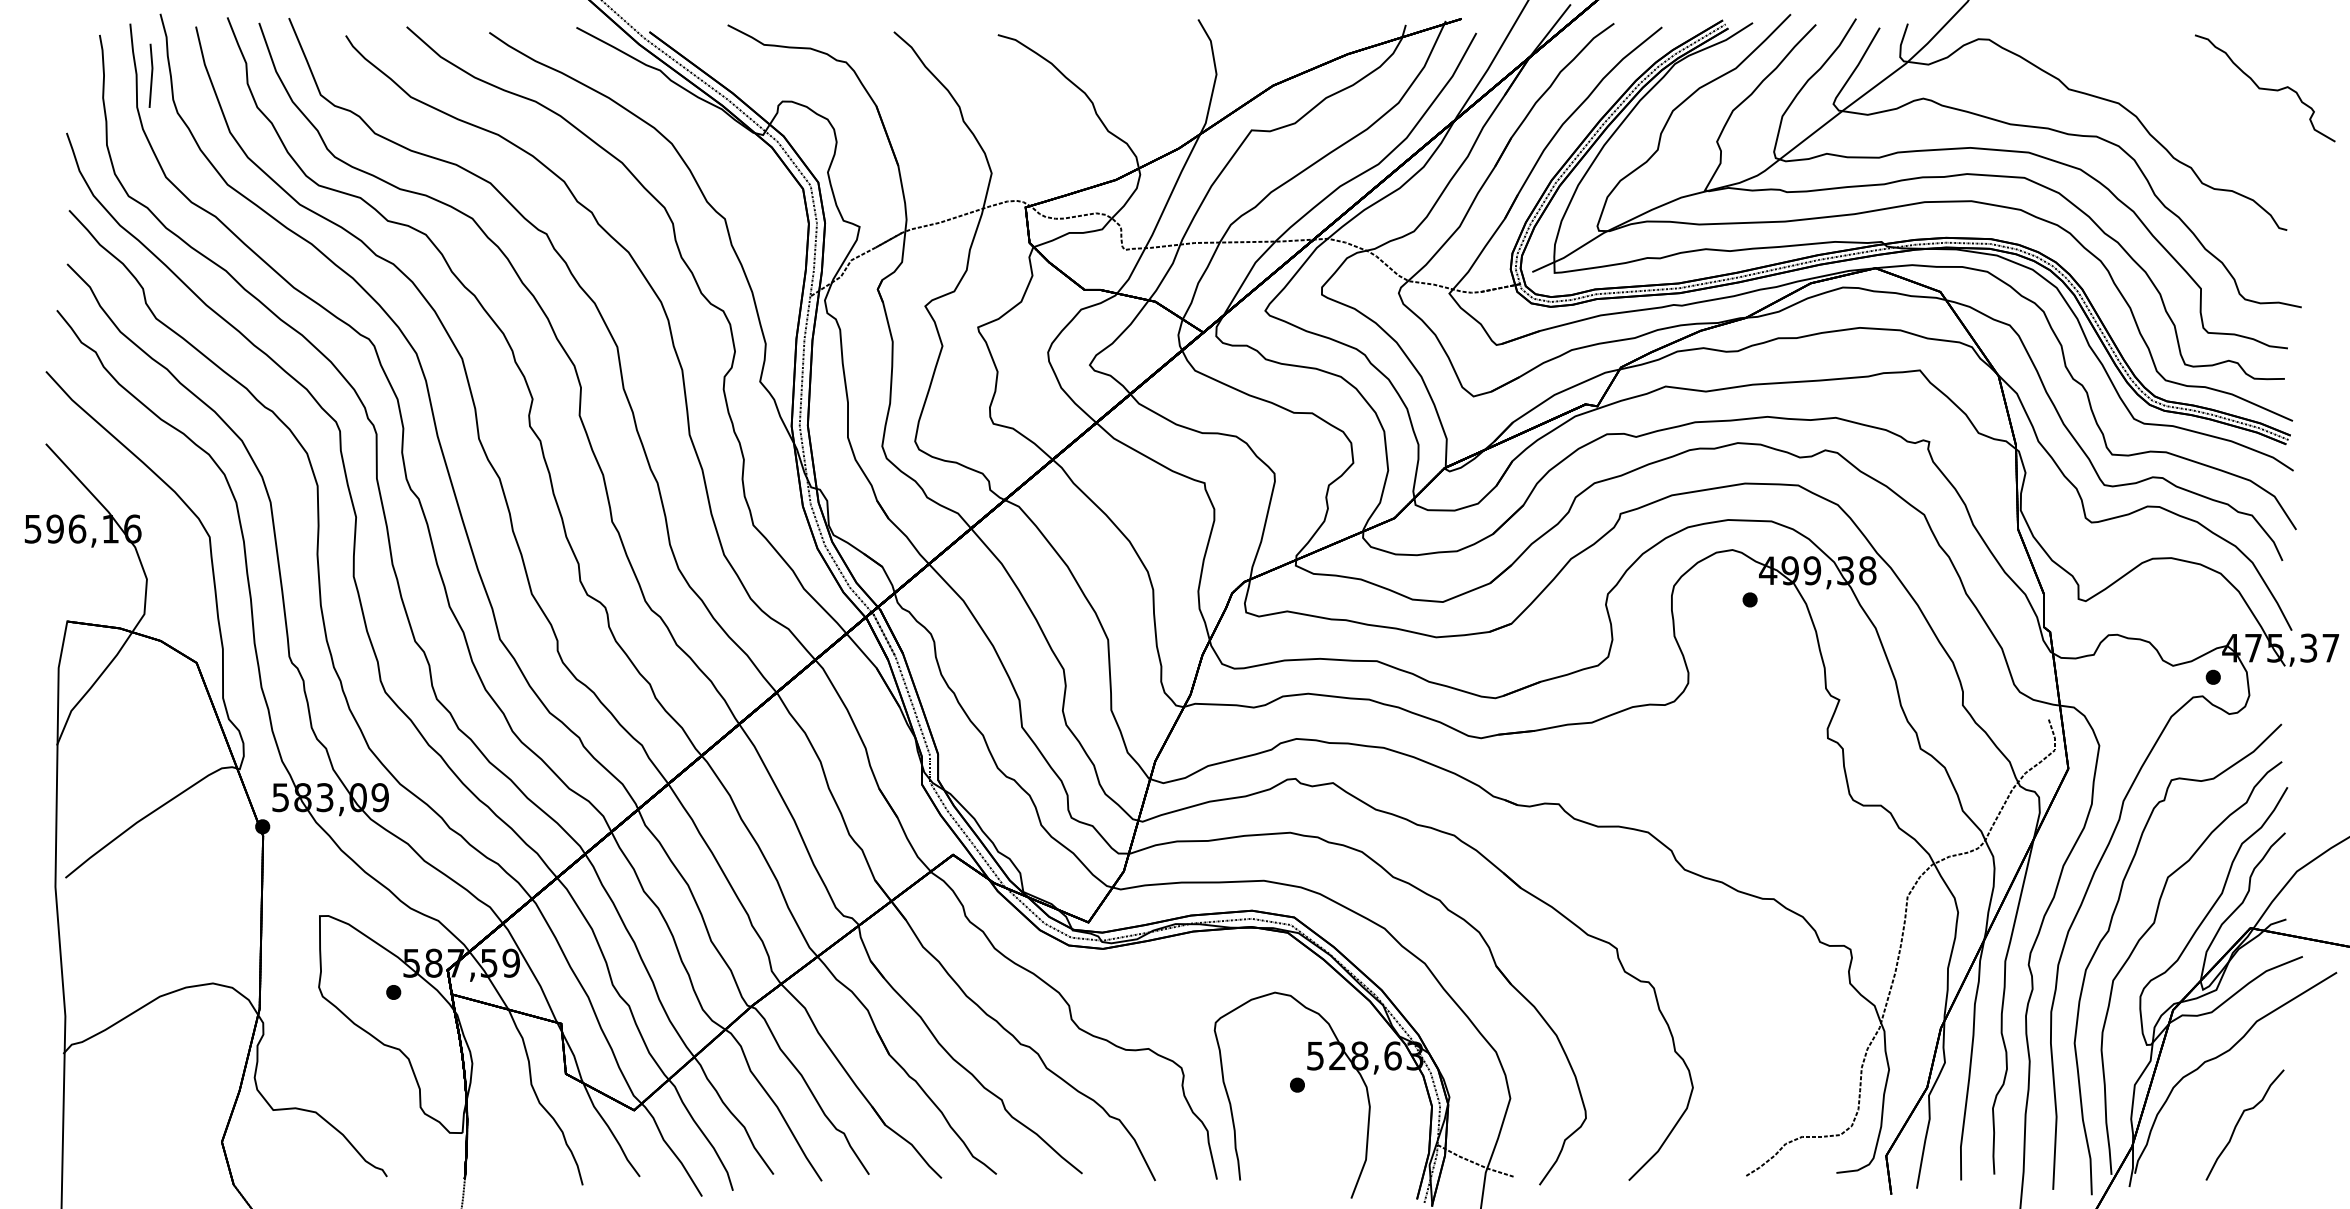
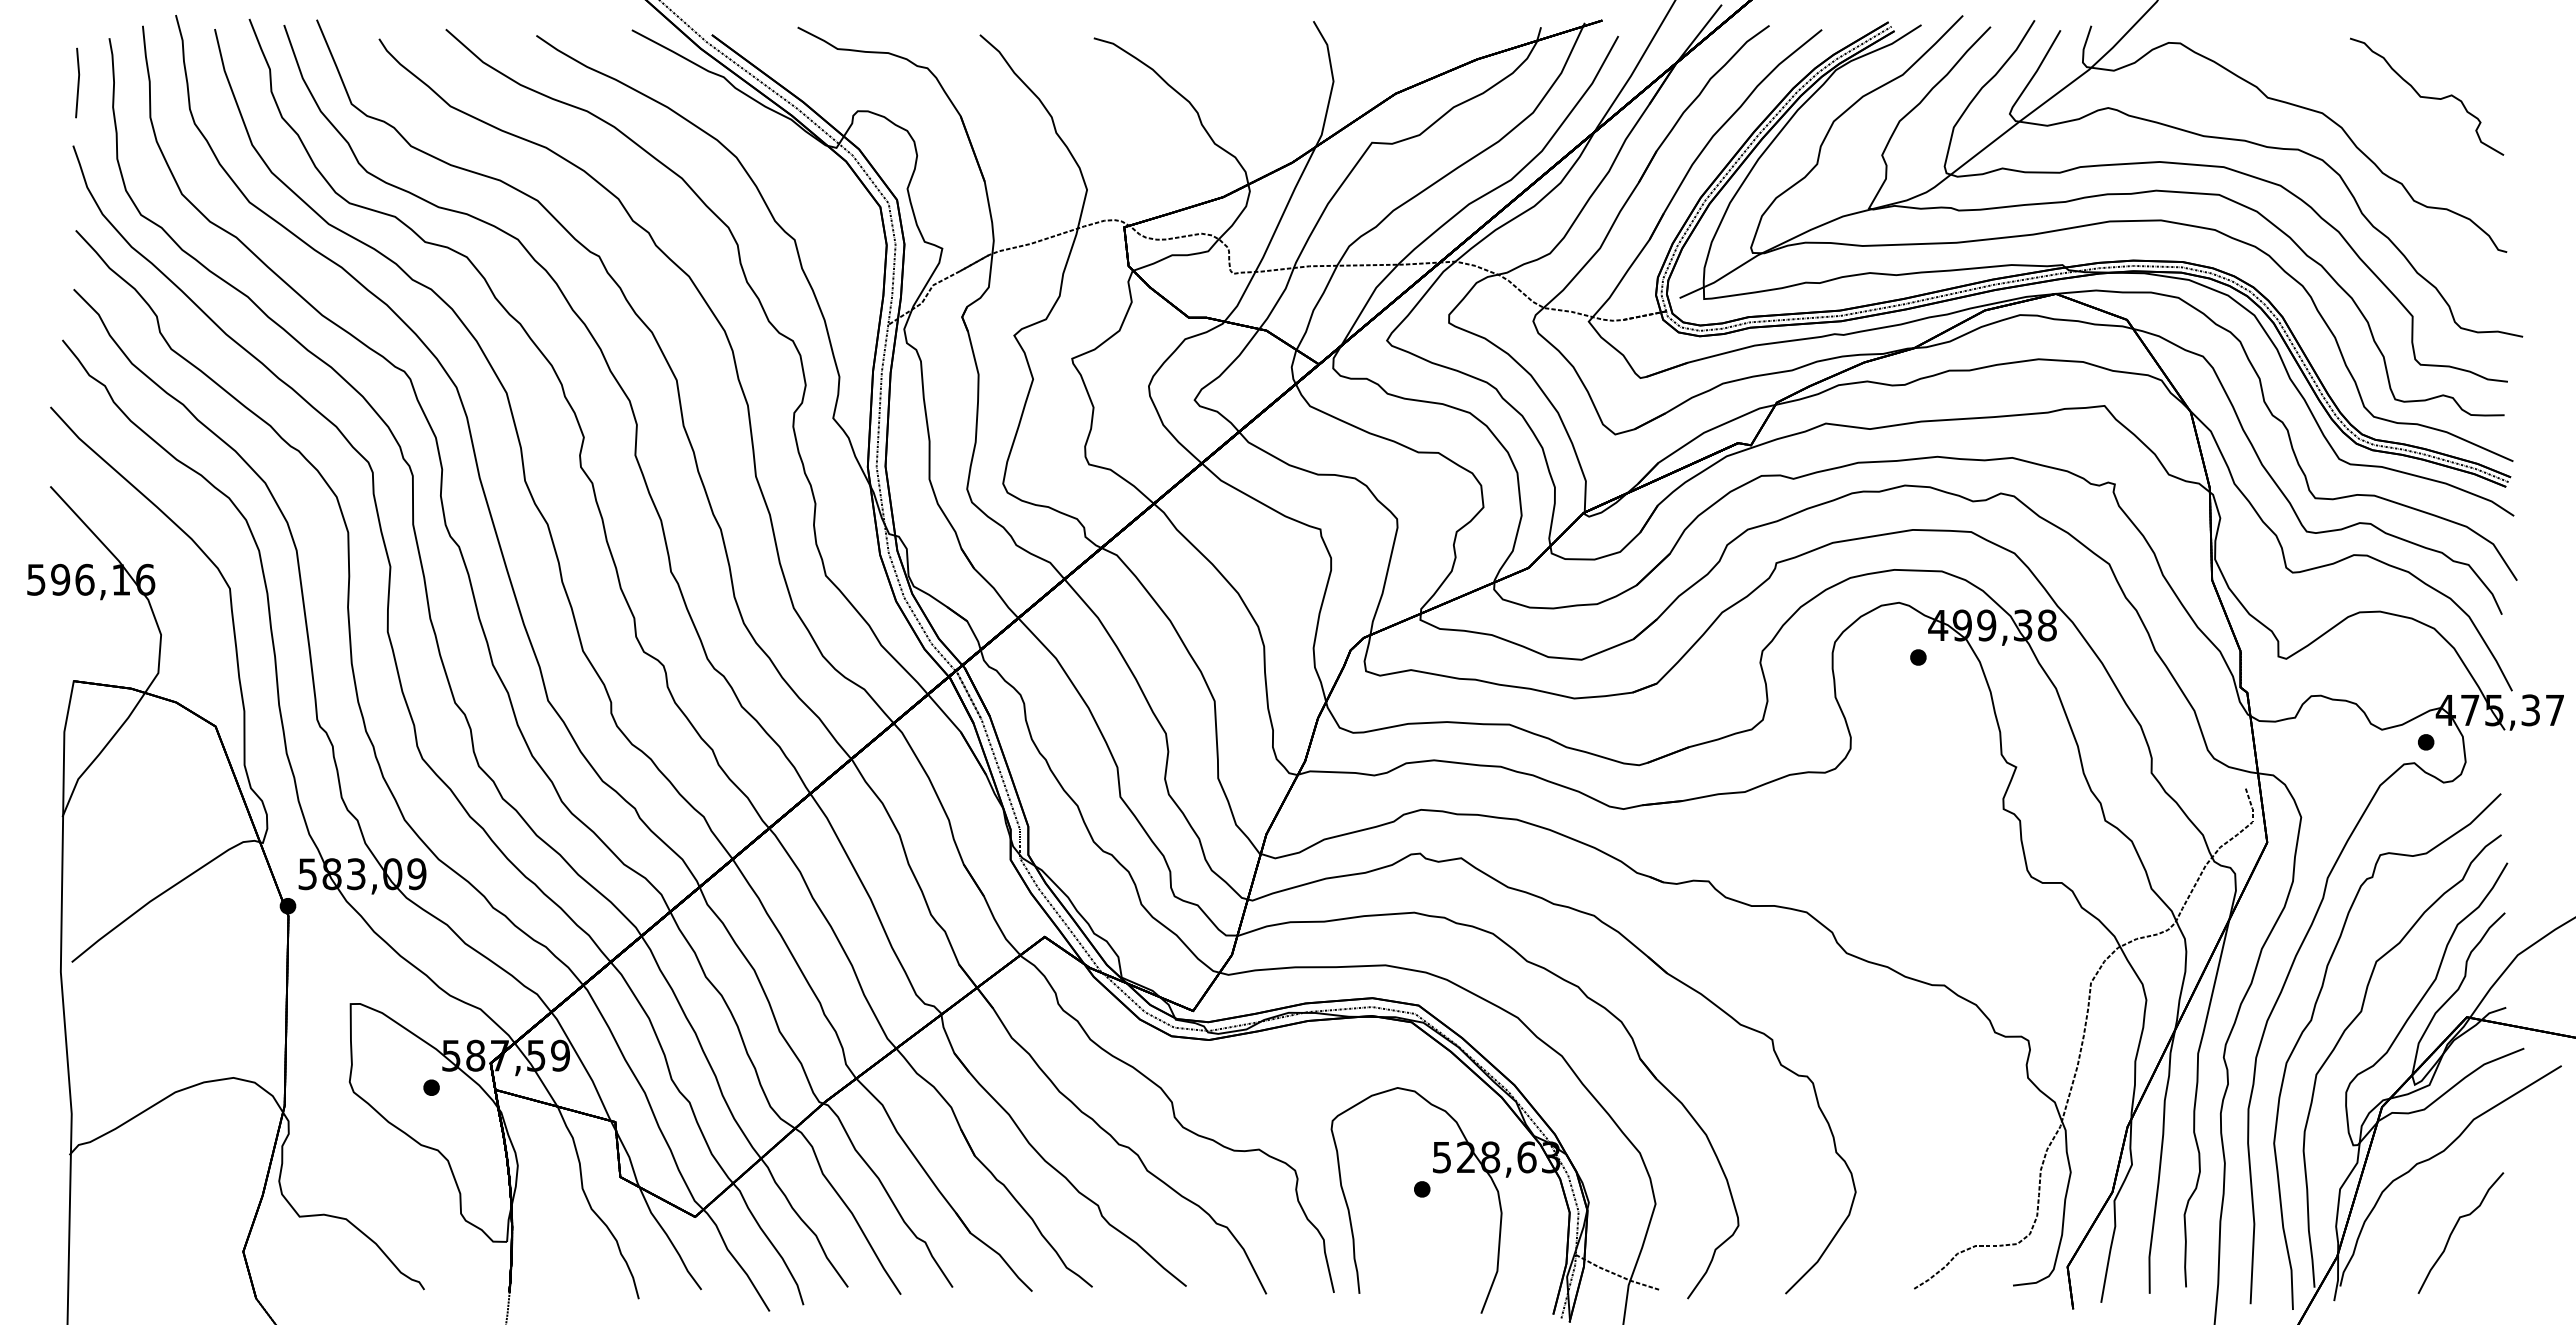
line: (150, 75) -> (77, 82), moved
curve: (2265, 88) -> (2427, 96), moved

